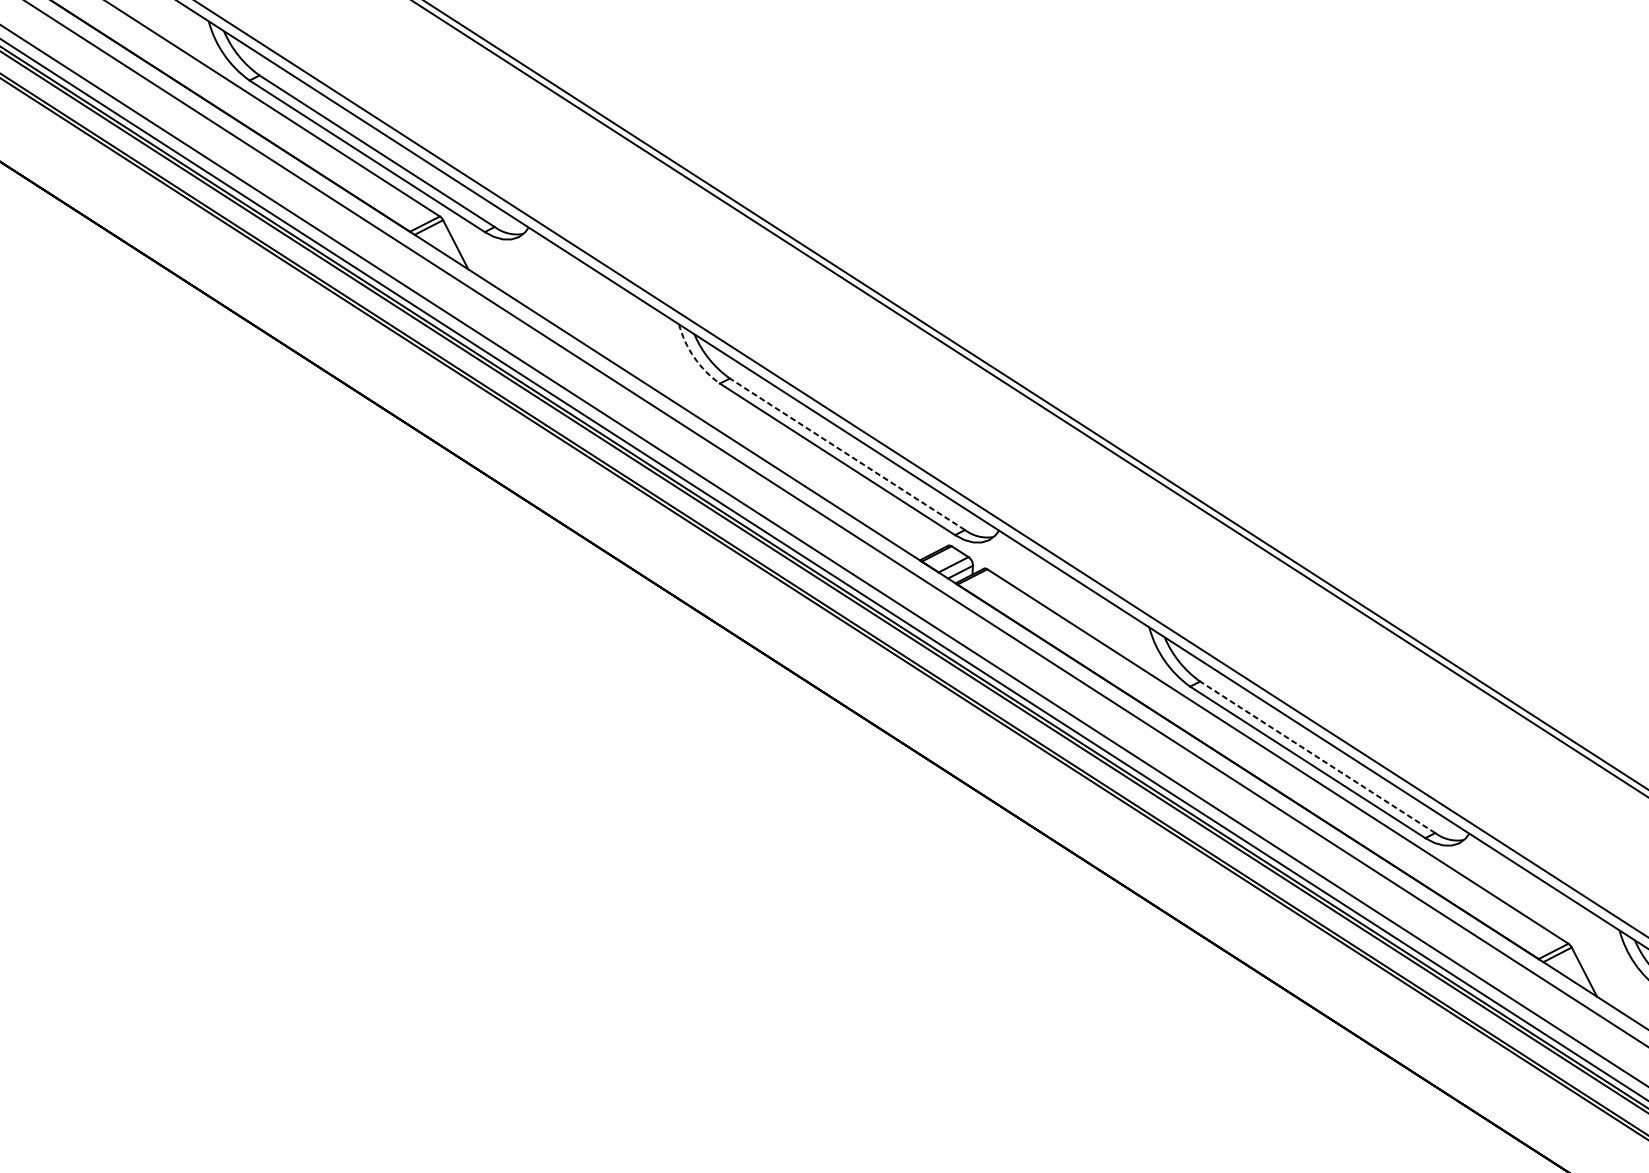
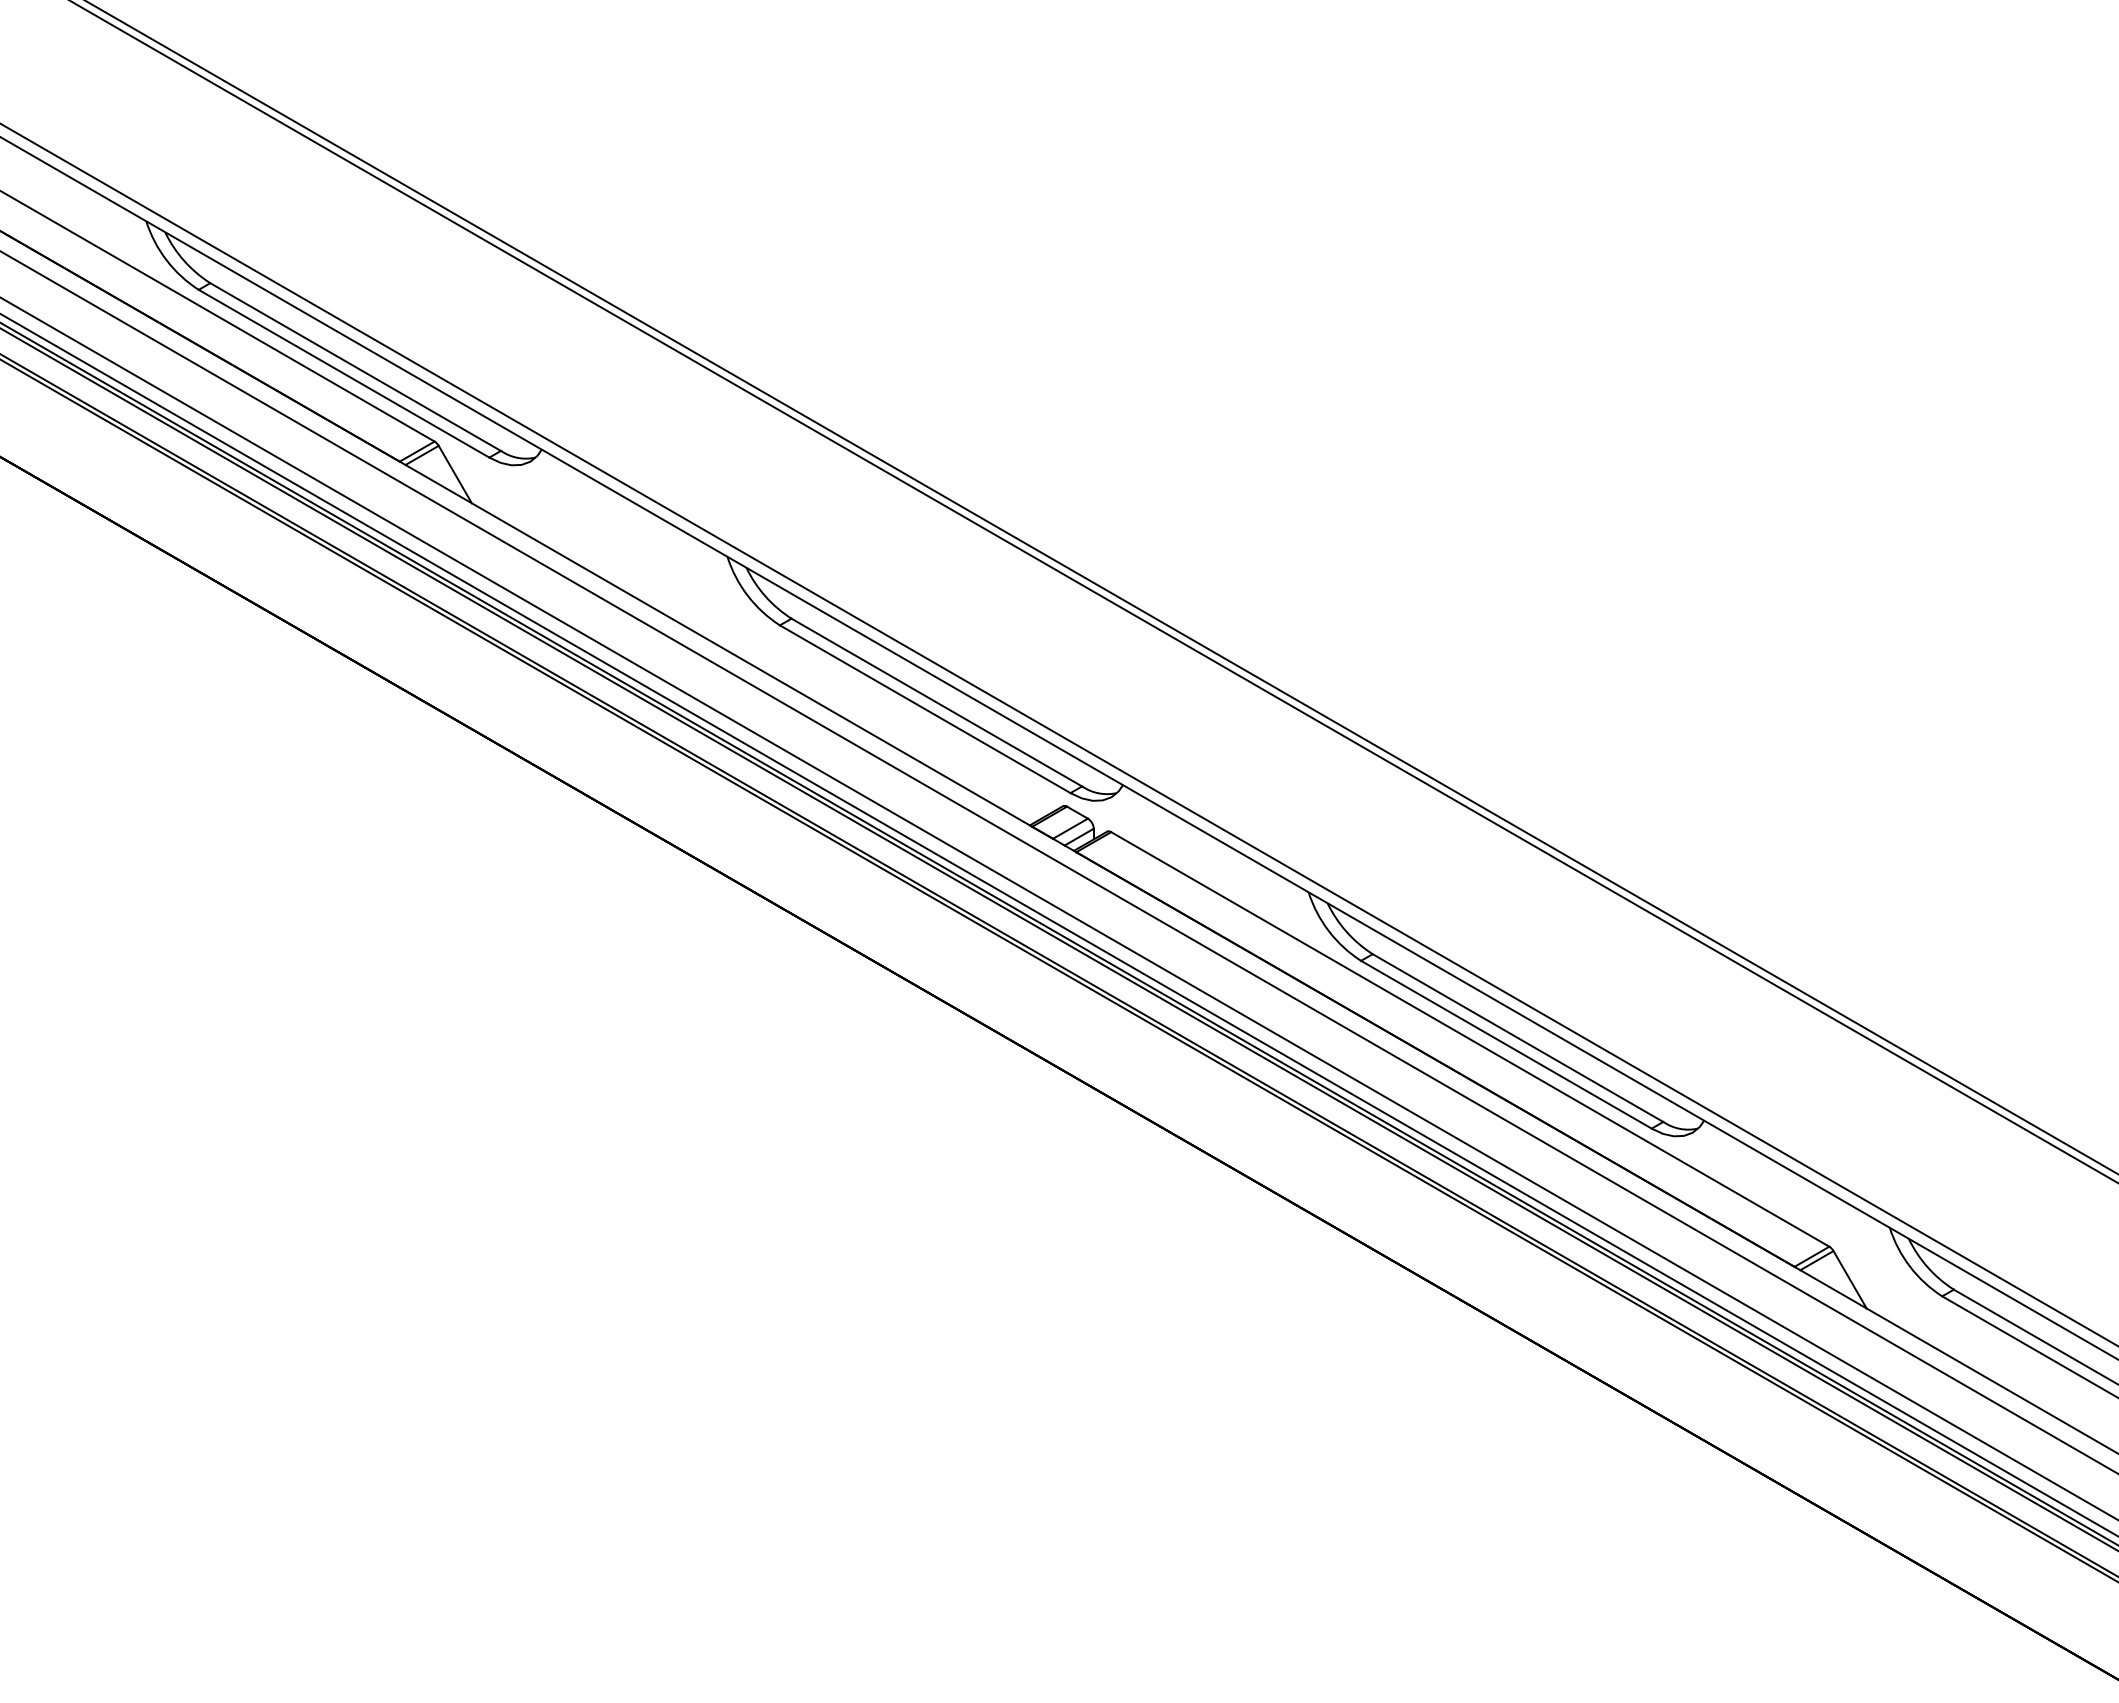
arc: (694, 357) -> (747, 595), dashed -> solid
line: (847, 454) -> (936, 702), dashed -> solid
line: (1318, 757) -> (1518, 1038), dashed -> solid

